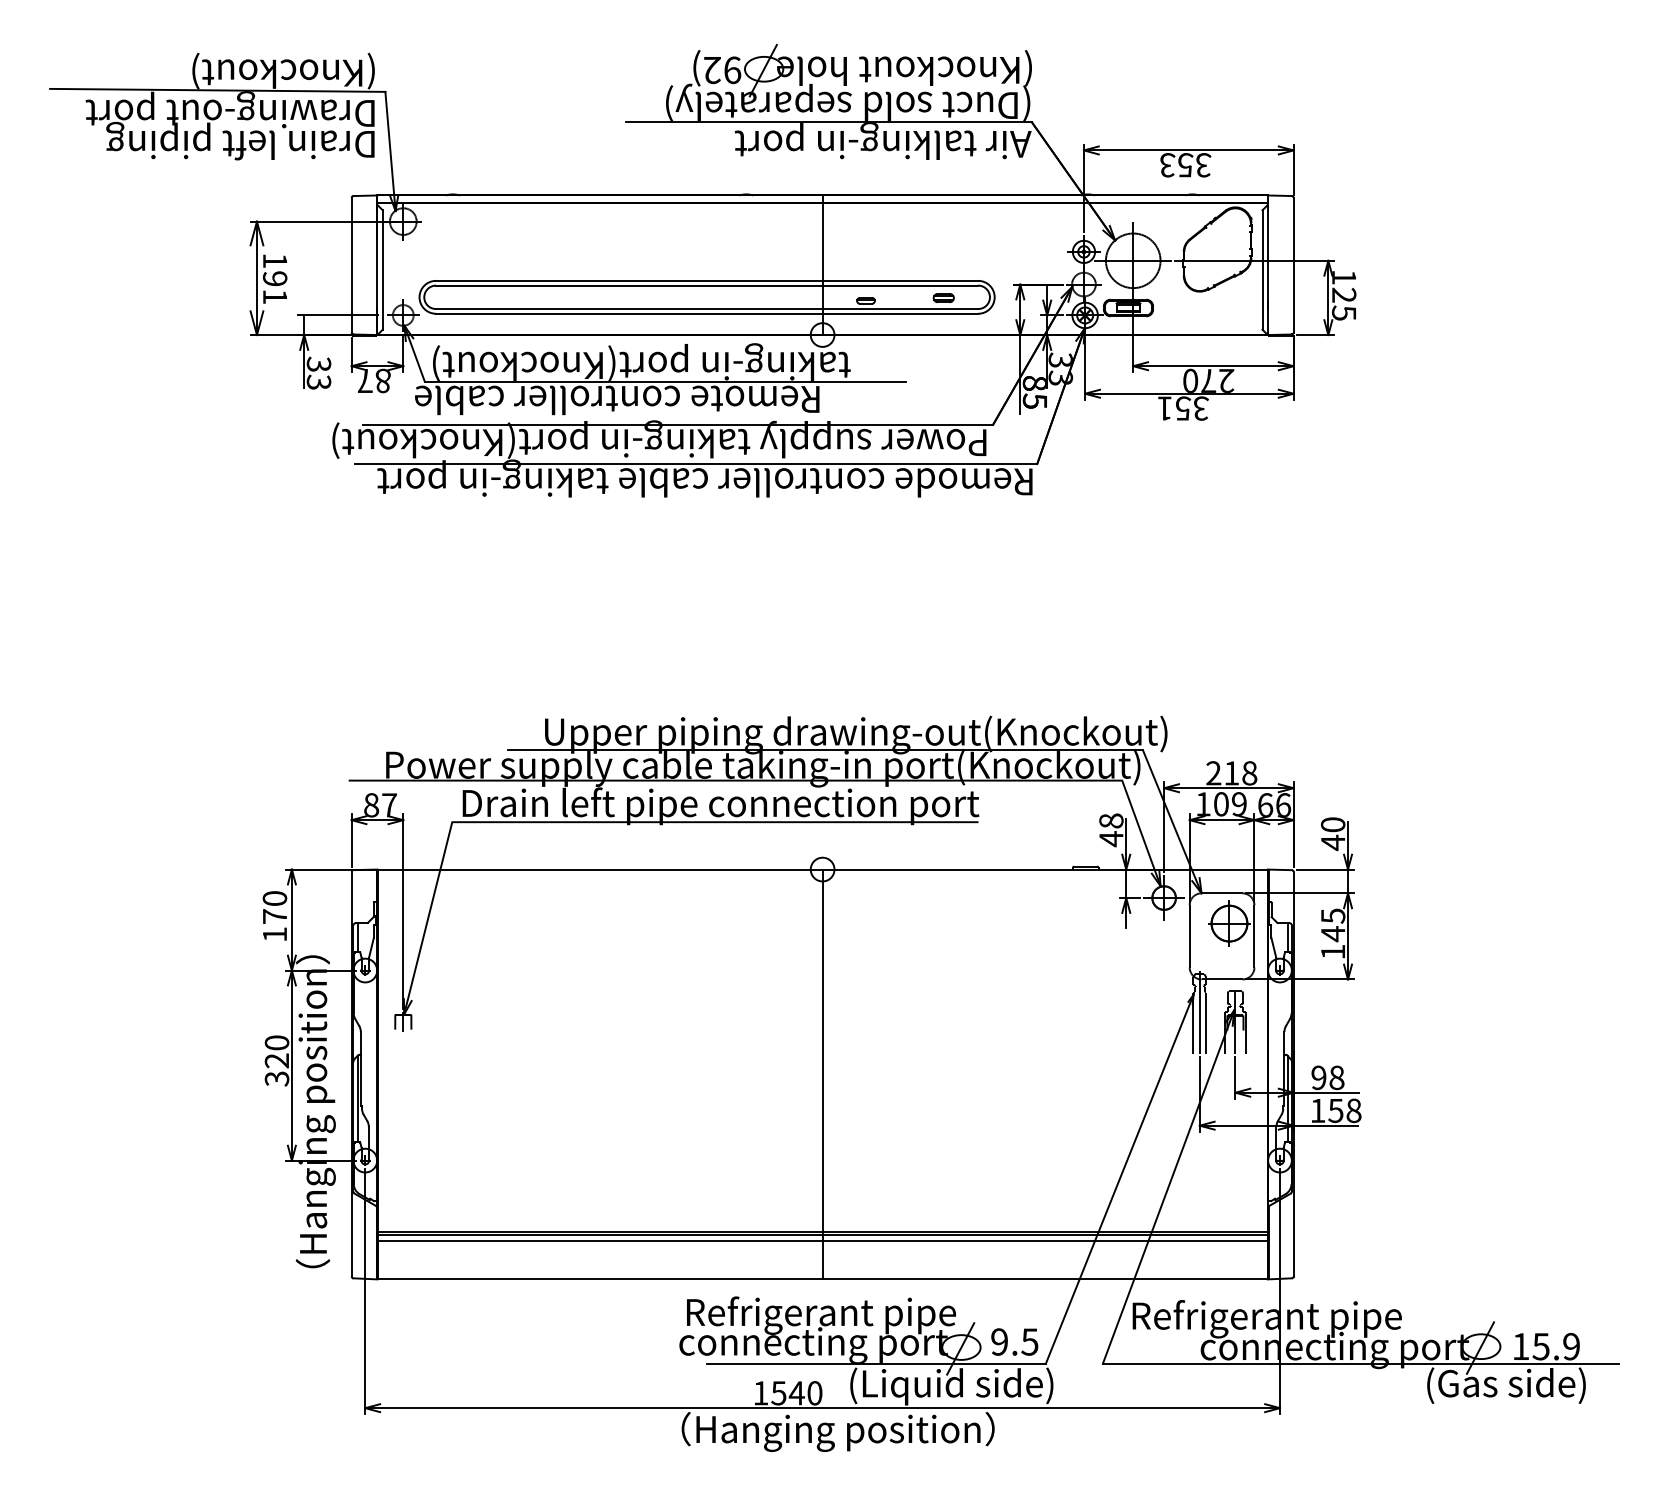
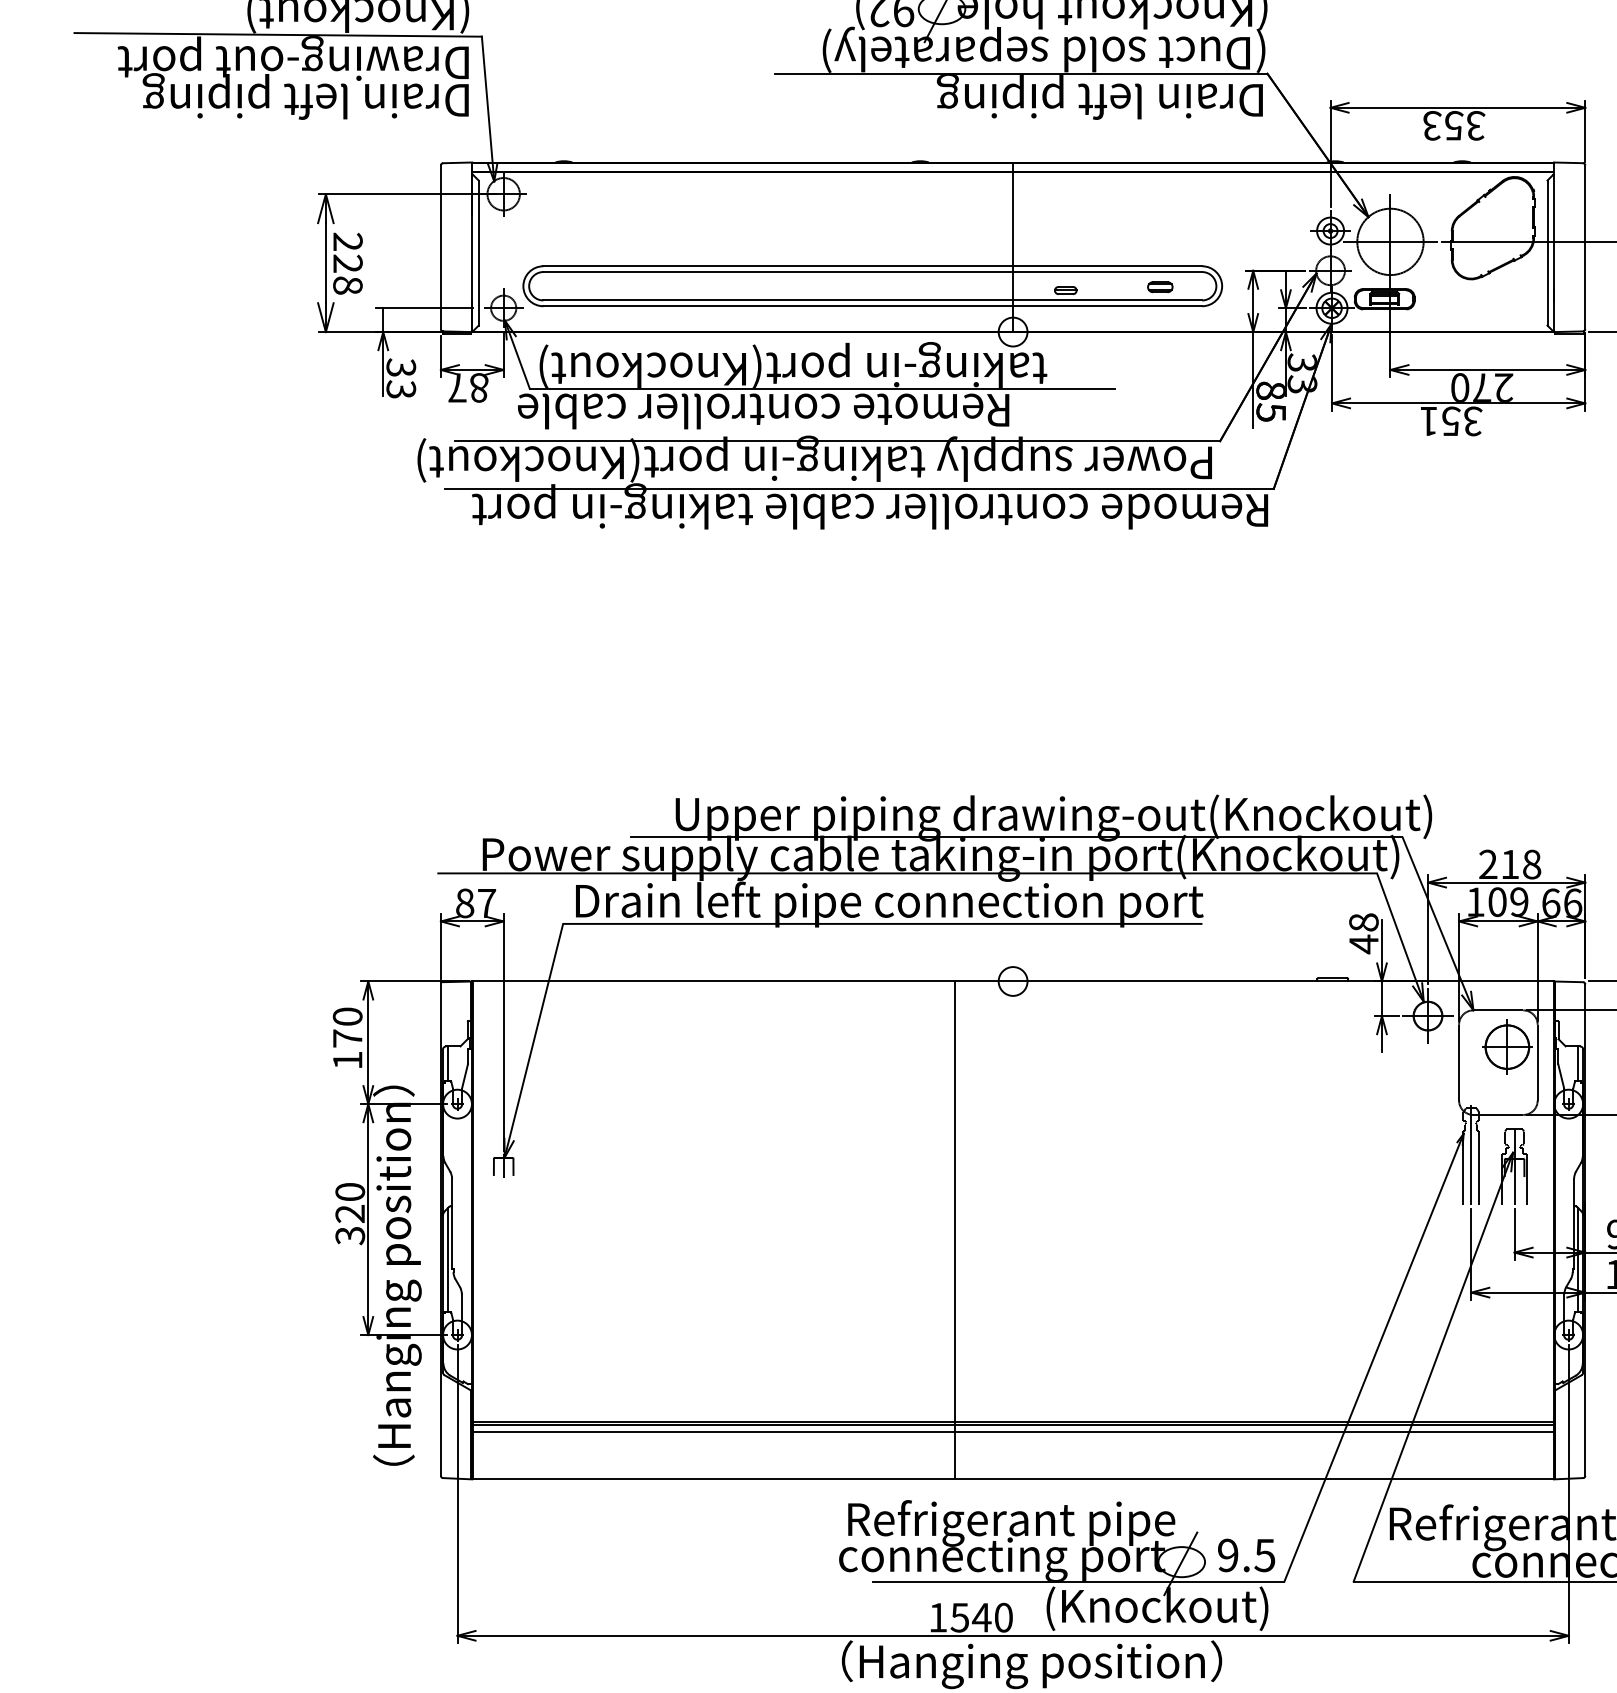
text: (882, 141) -> (1085, 96), Air talking-in port -> Drain left piping
text: (274, 278) -> (347, 263), 191 -> 228
line: (822, 1074) -> (954, 1230), moved
text: (959, 1386) -> (1179, 1609), (Liquid side) -> (Knockout)

